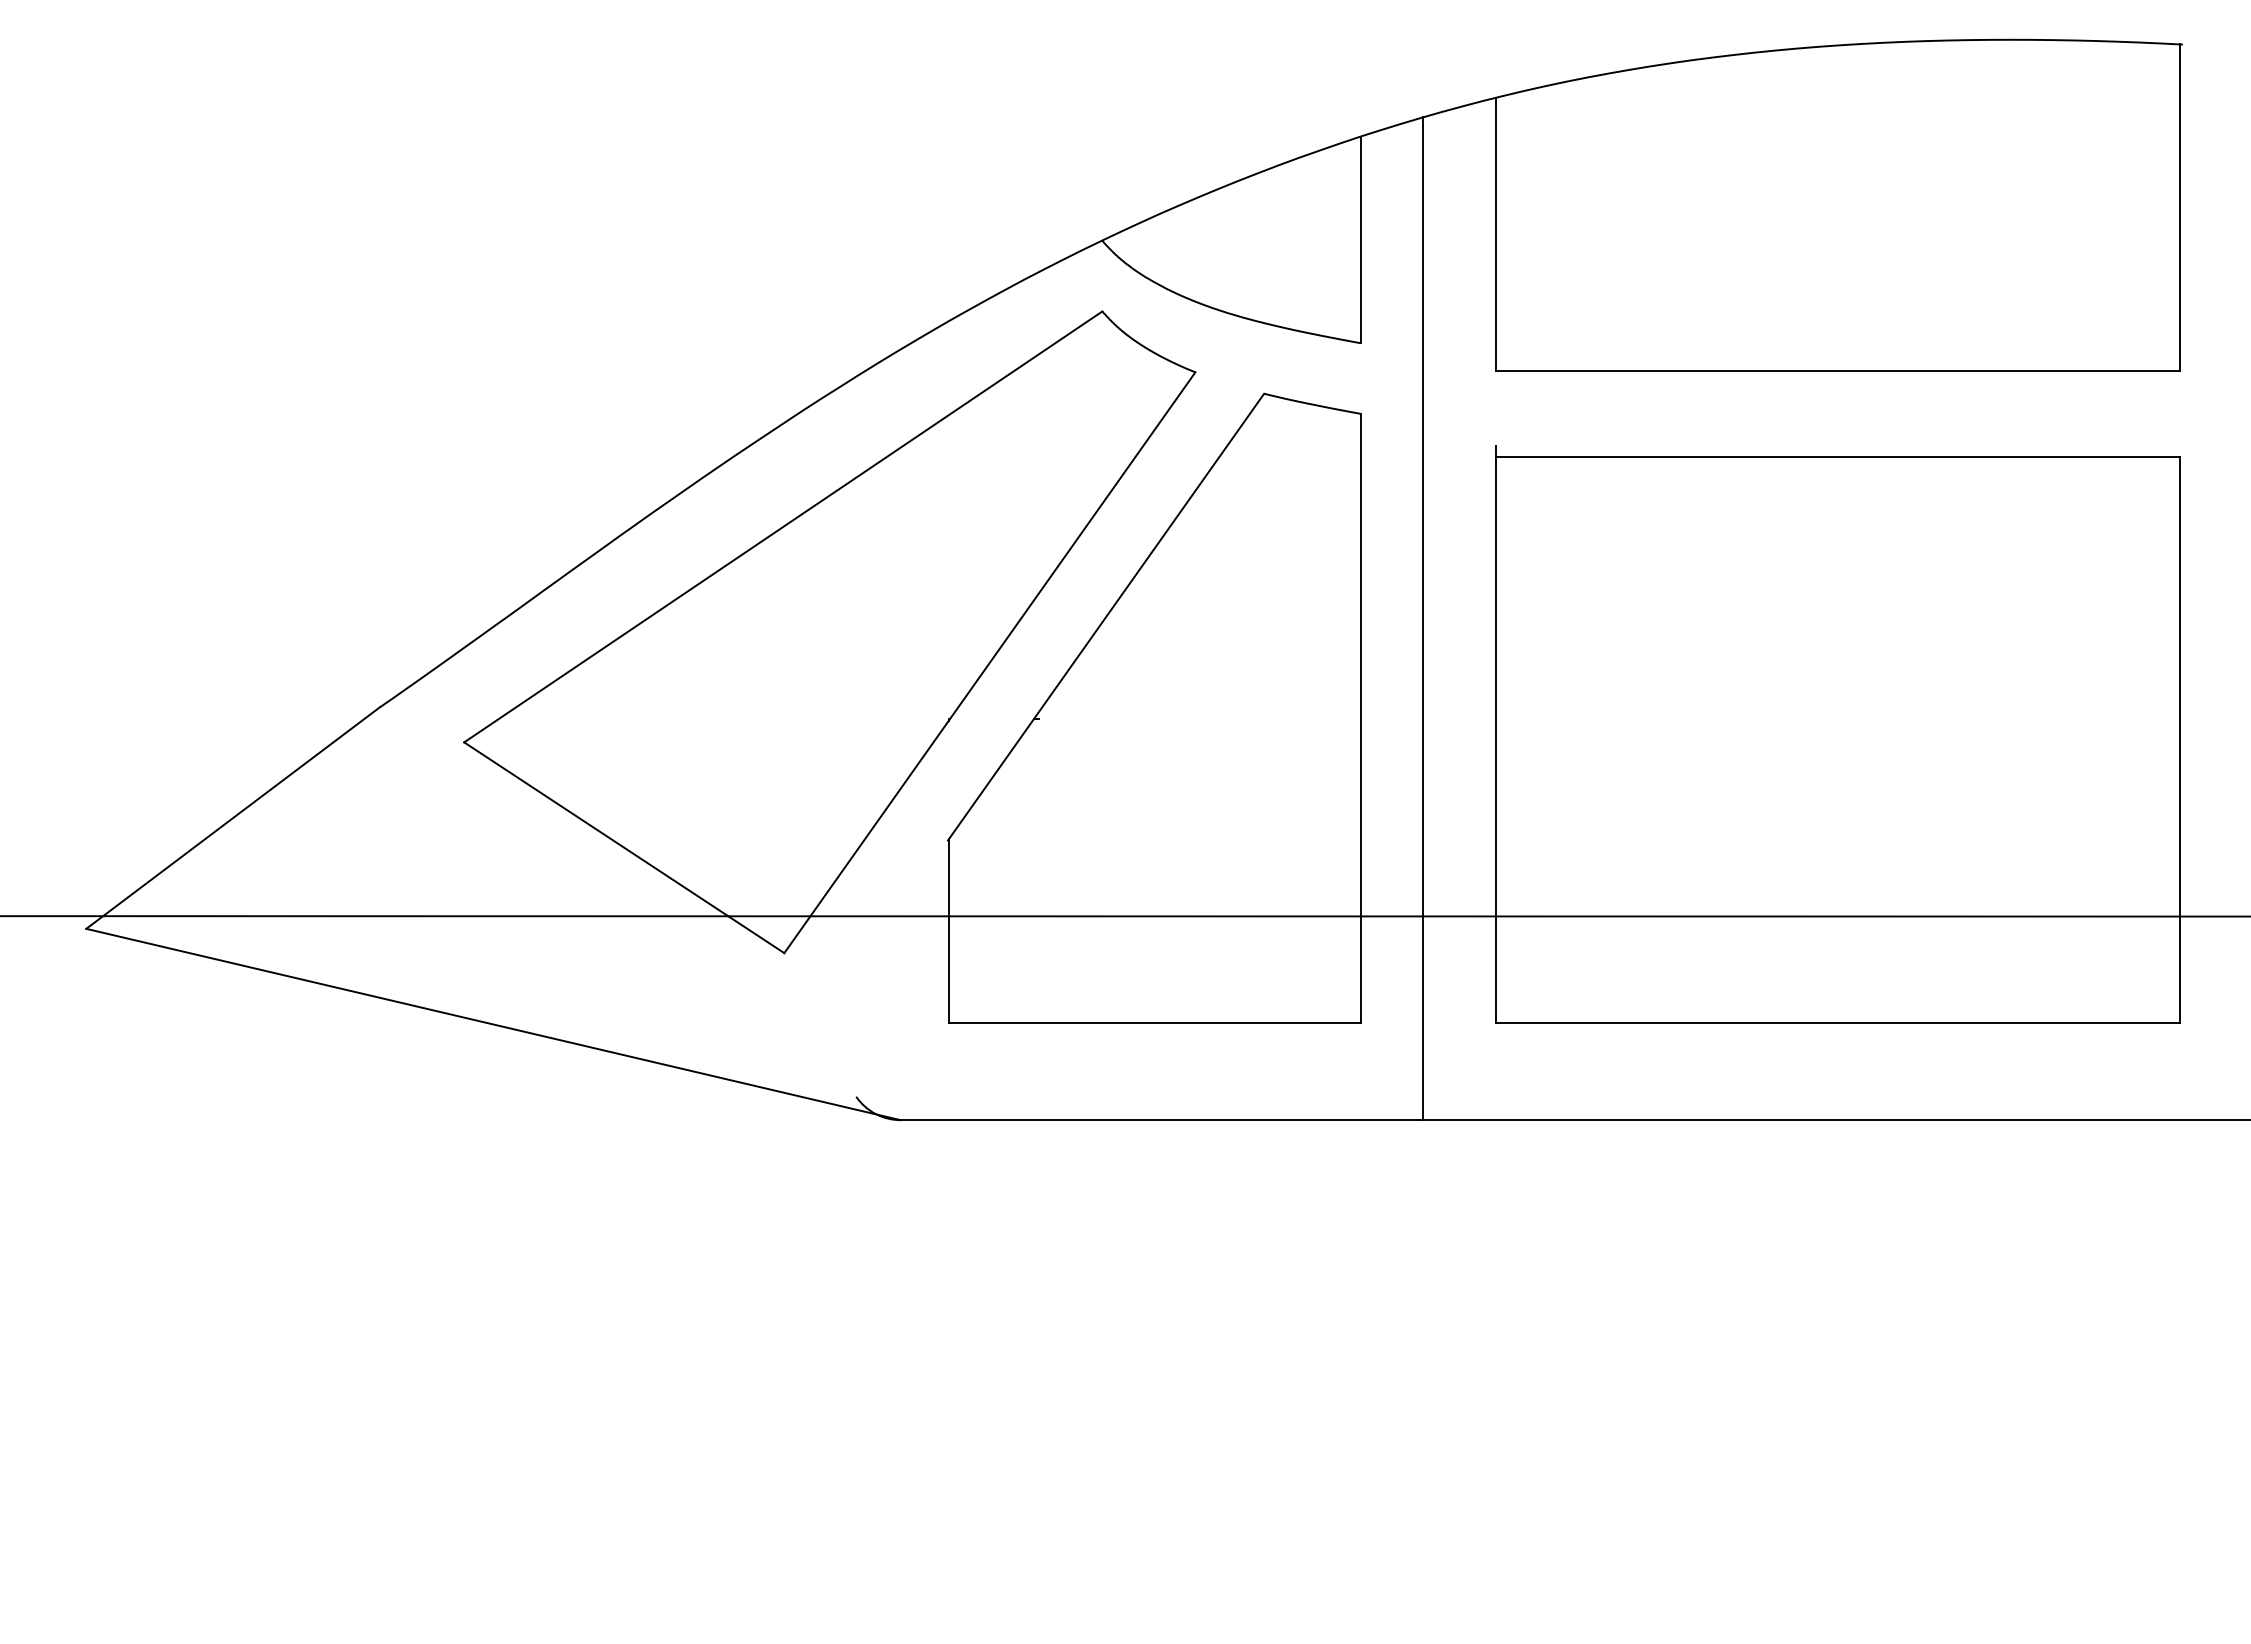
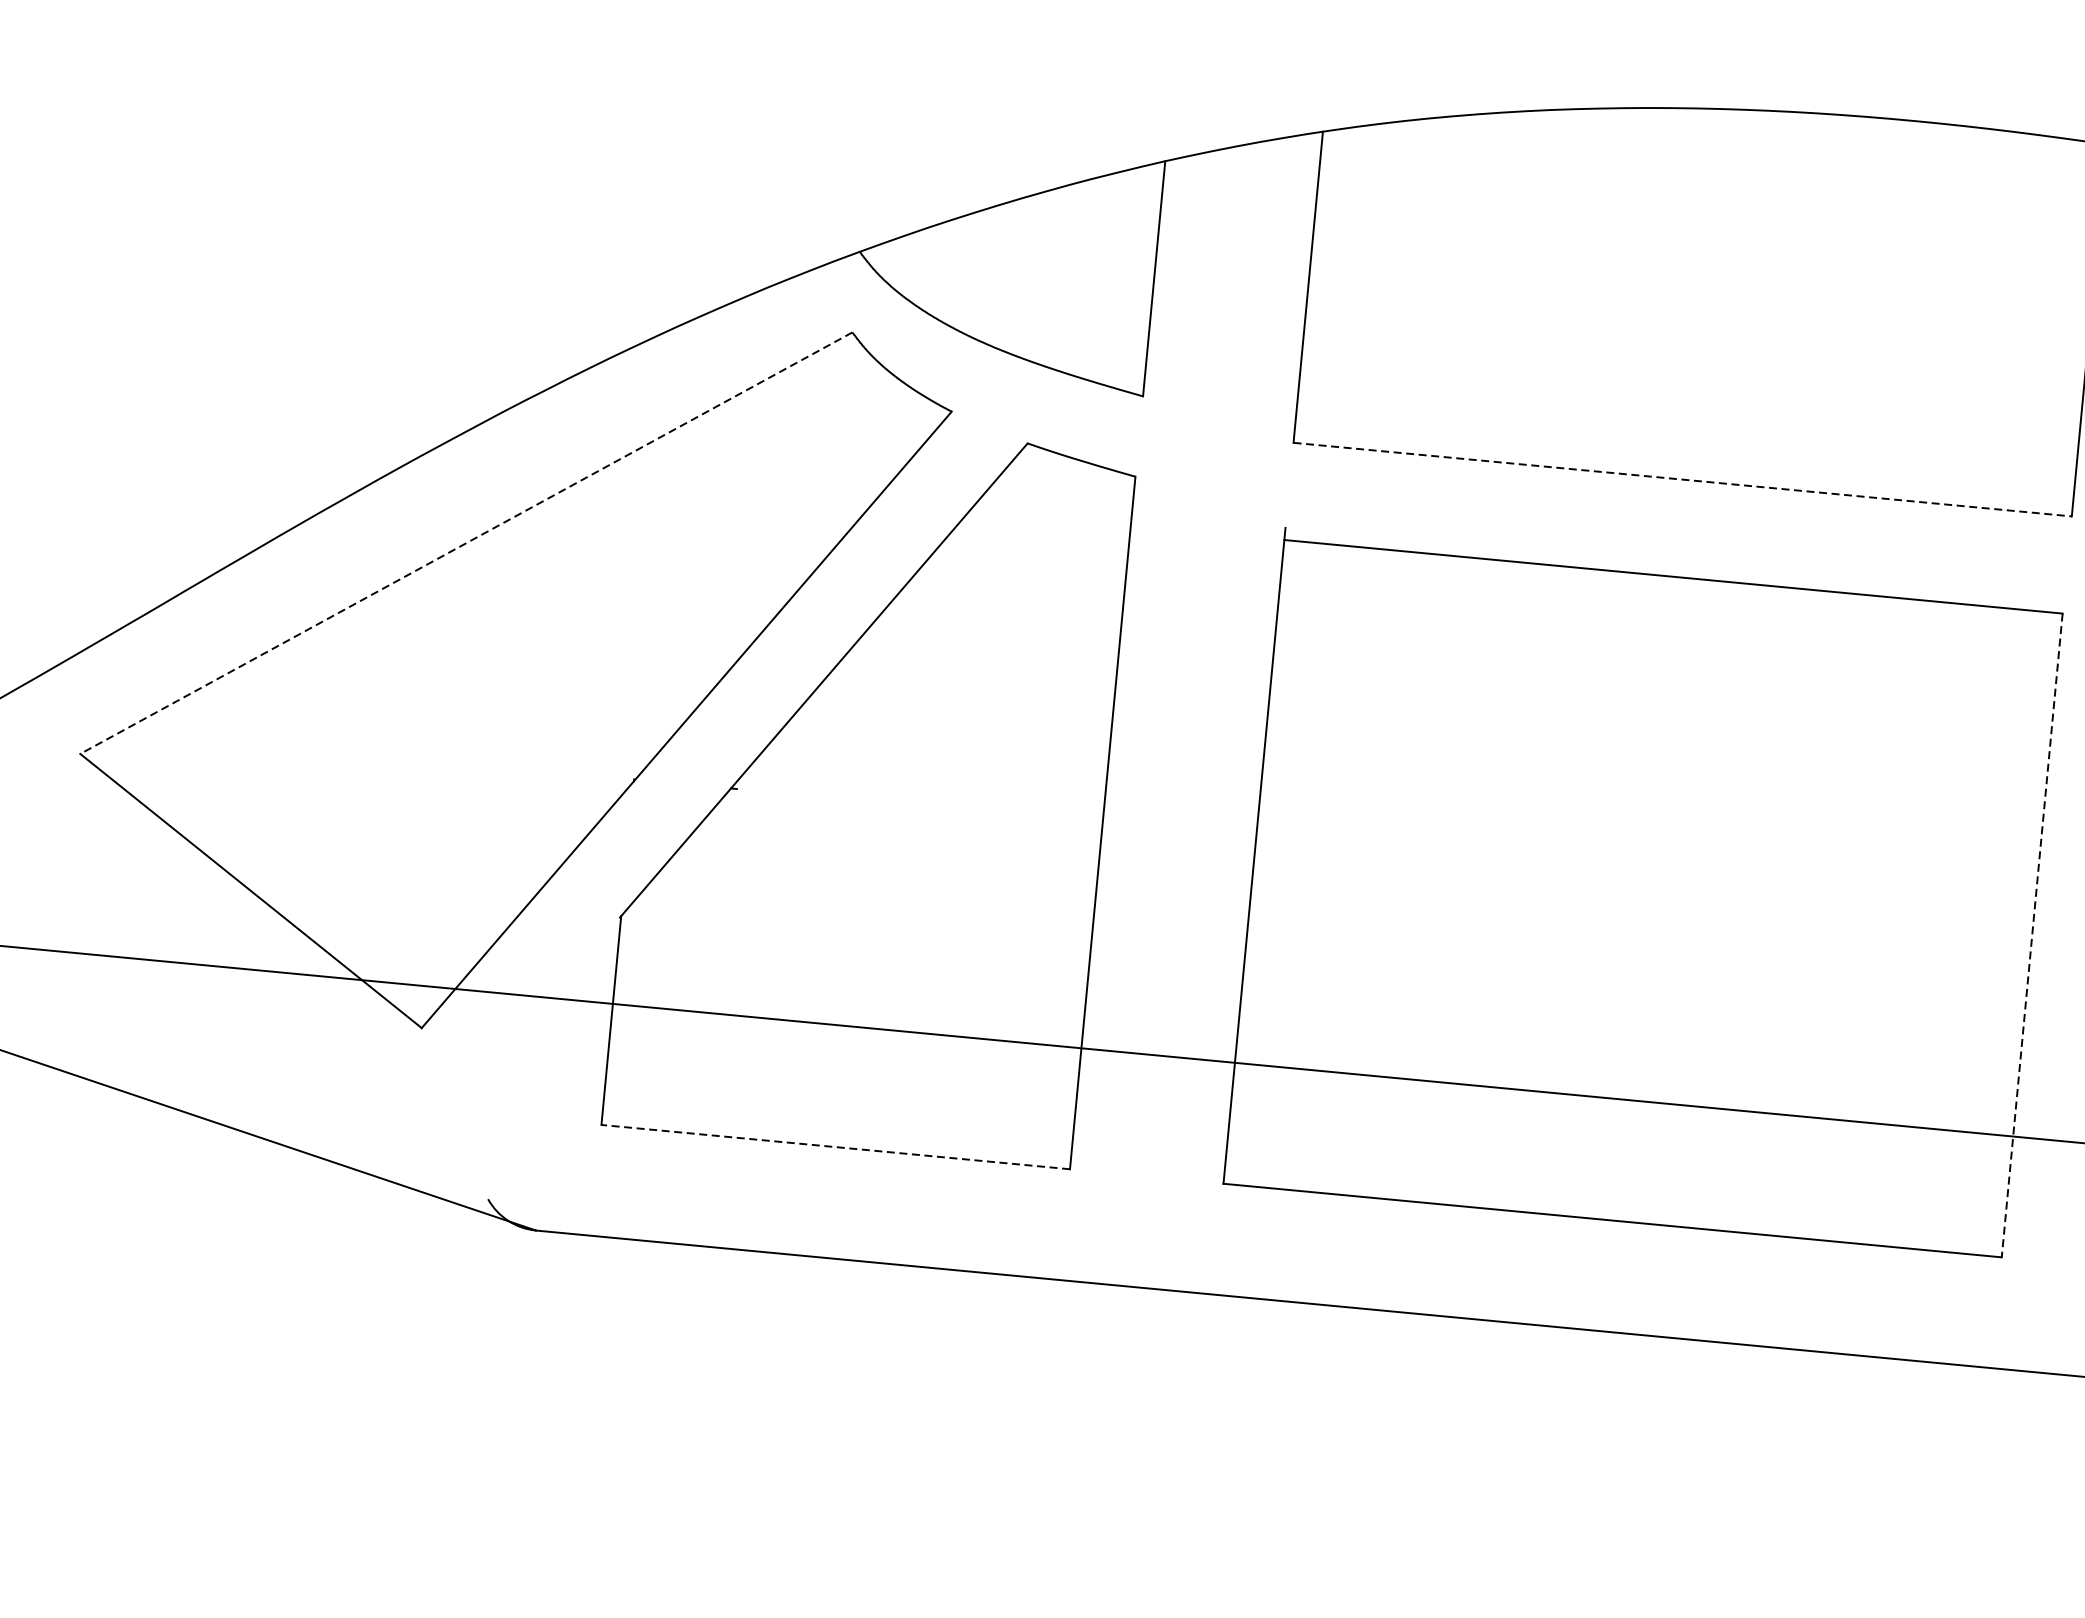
line: (1838, 371) -> (1683, 479), solid -> dashed
line: (783, 526) -> (466, 542), solid -> dashed
line: (1422, 618) -> (1183, 716), removed
line: (2180, 739) -> (2032, 935), solid -> dashed
line: (1154, 1022) -> (835, 1146), solid -> dashed

